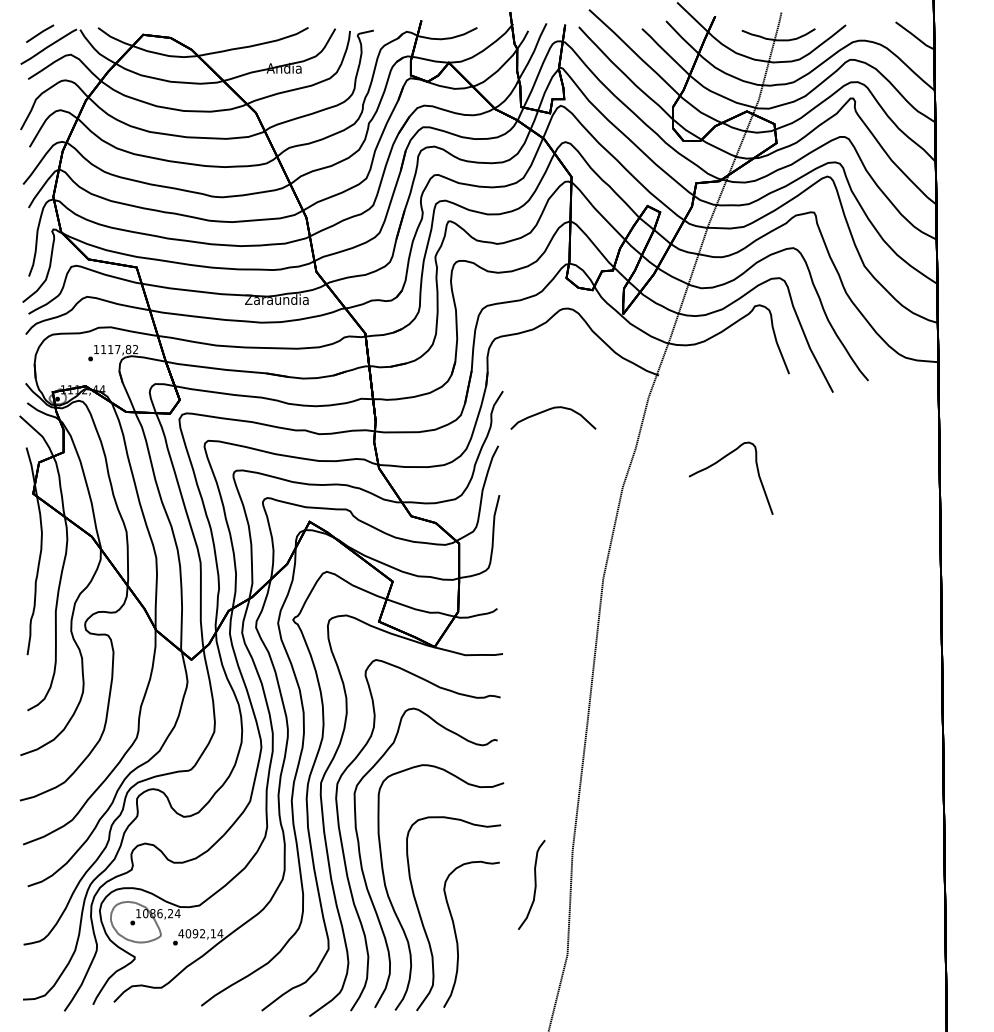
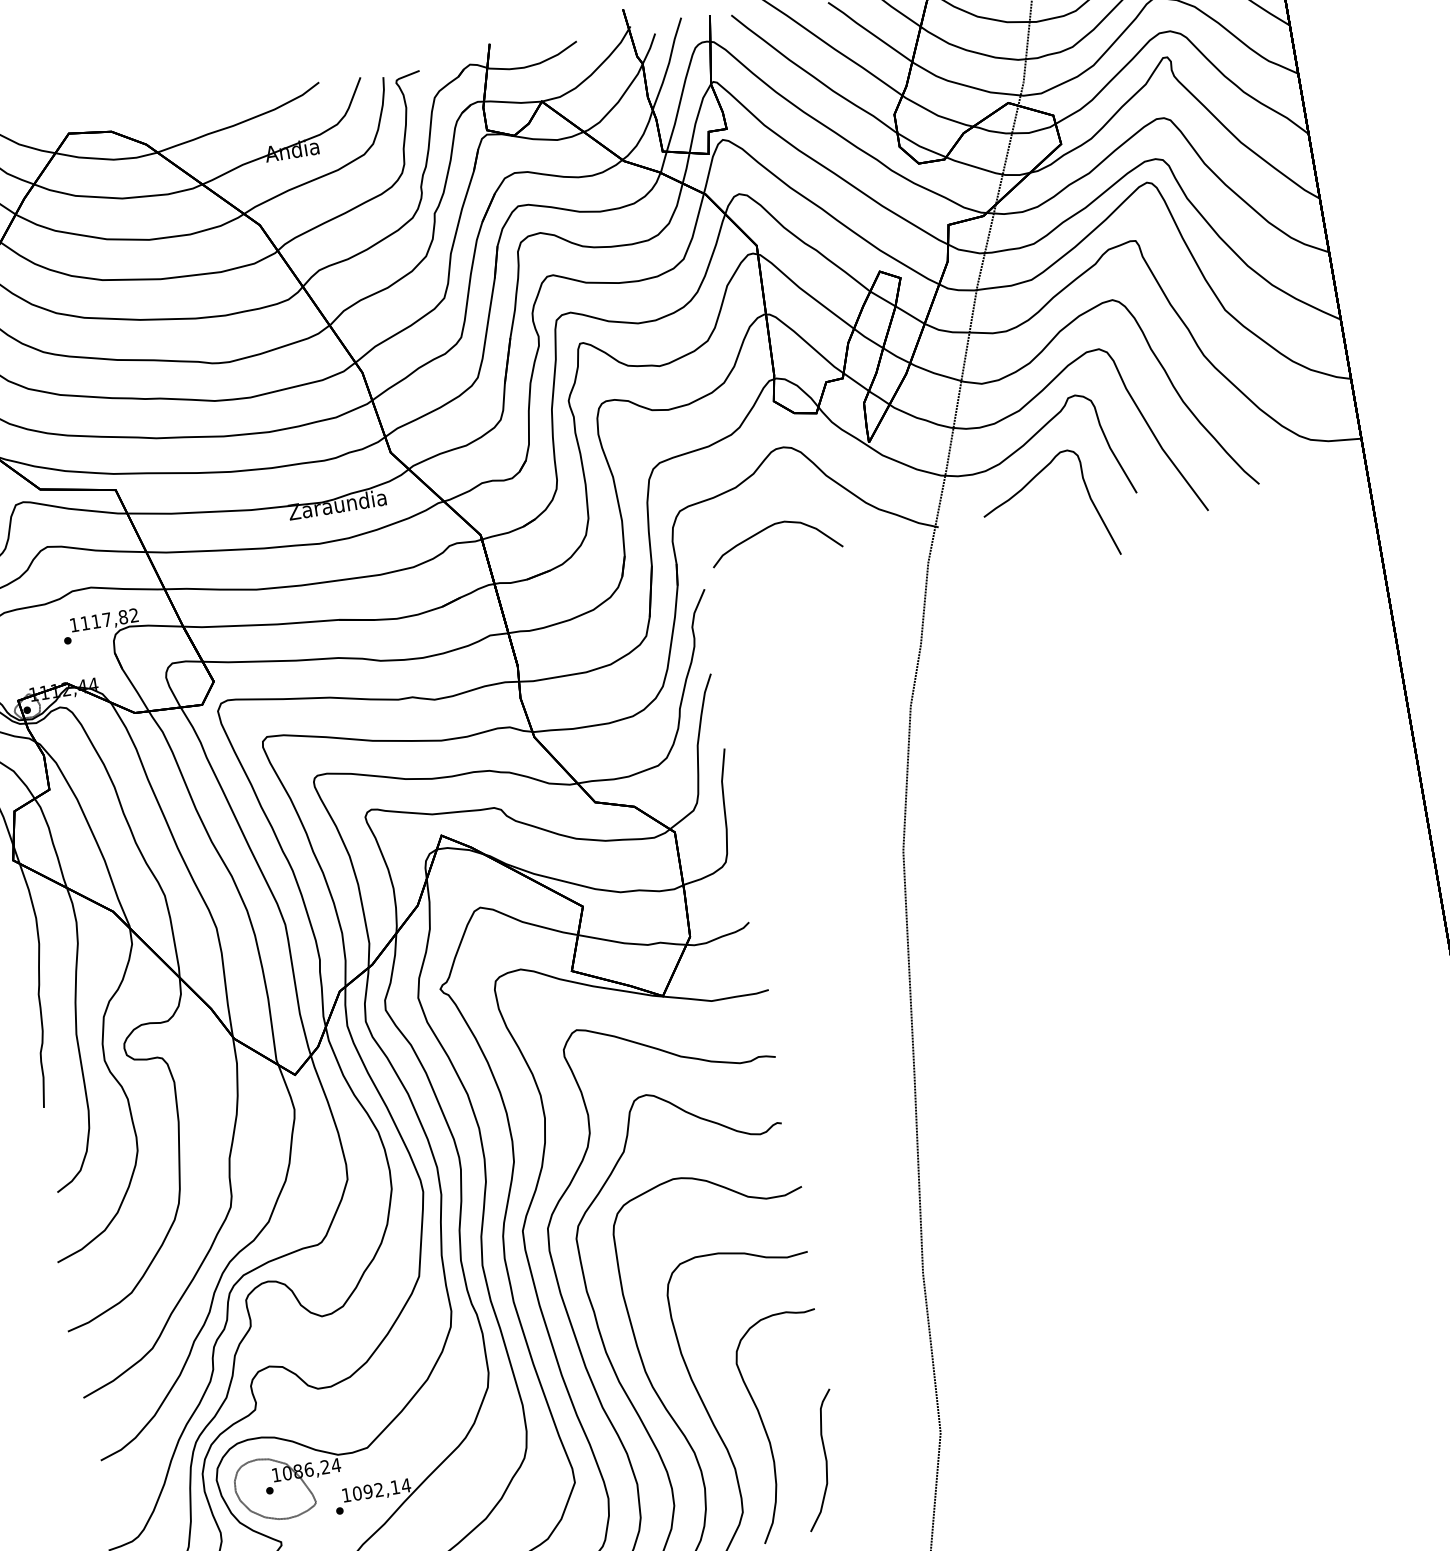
curve: (552, 409) -> (772, 527), moved
curve: (718, 462) -> (1025, 488), moved
part: (531, 884) -> (819, 1459), moved
text: (181, 933) -> (346, 1494), 4092,14 -> 1092,14

